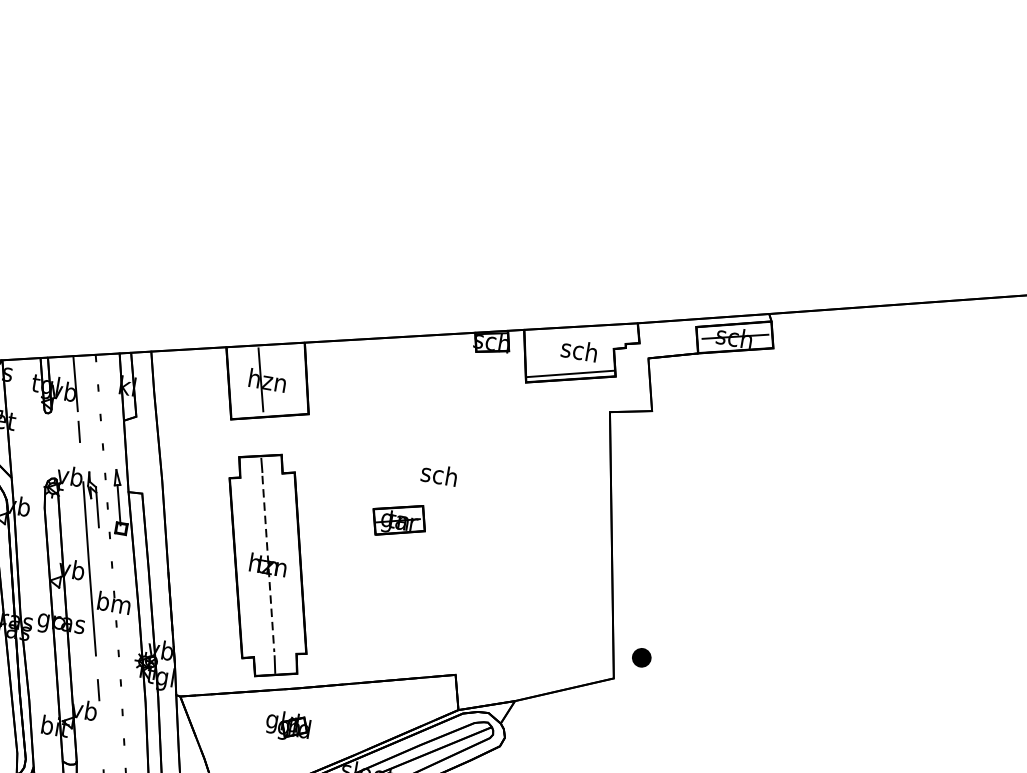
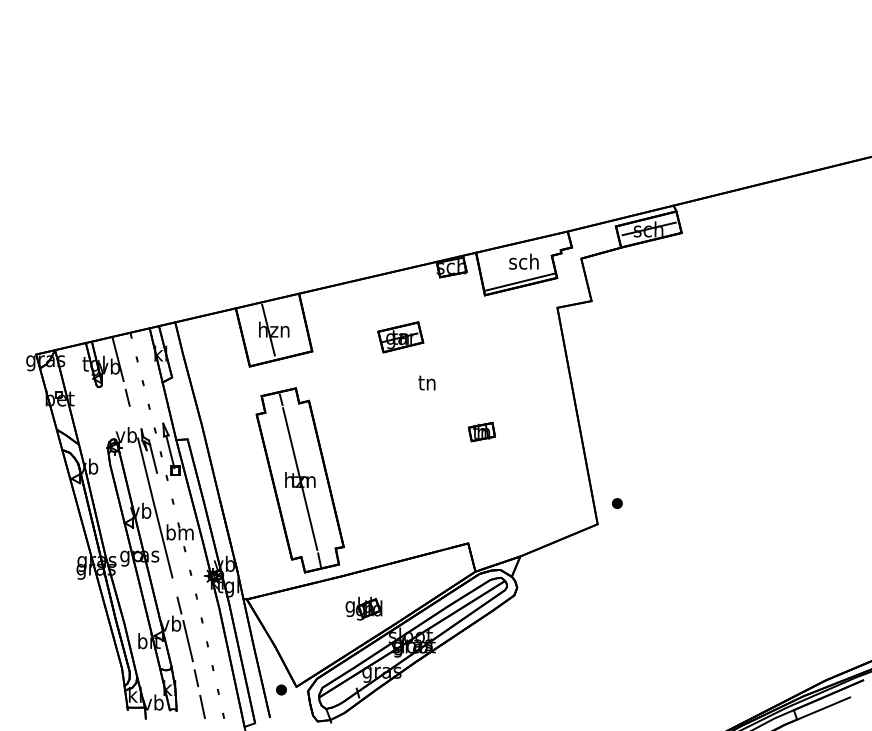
text: (438, 474) -> (426, 382), sch -> tn
part: (398, 520) -> (400, 337), moved
part: (494, 544) -> (481, 431), added
line: (268, 564) -> (300, 479), dashed -> solid
part: (640, 657) -> (616, 503), size x0.62
part: (287, 726) -> (363, 608), moved
line: (100, 734) -> (187, 641), added

